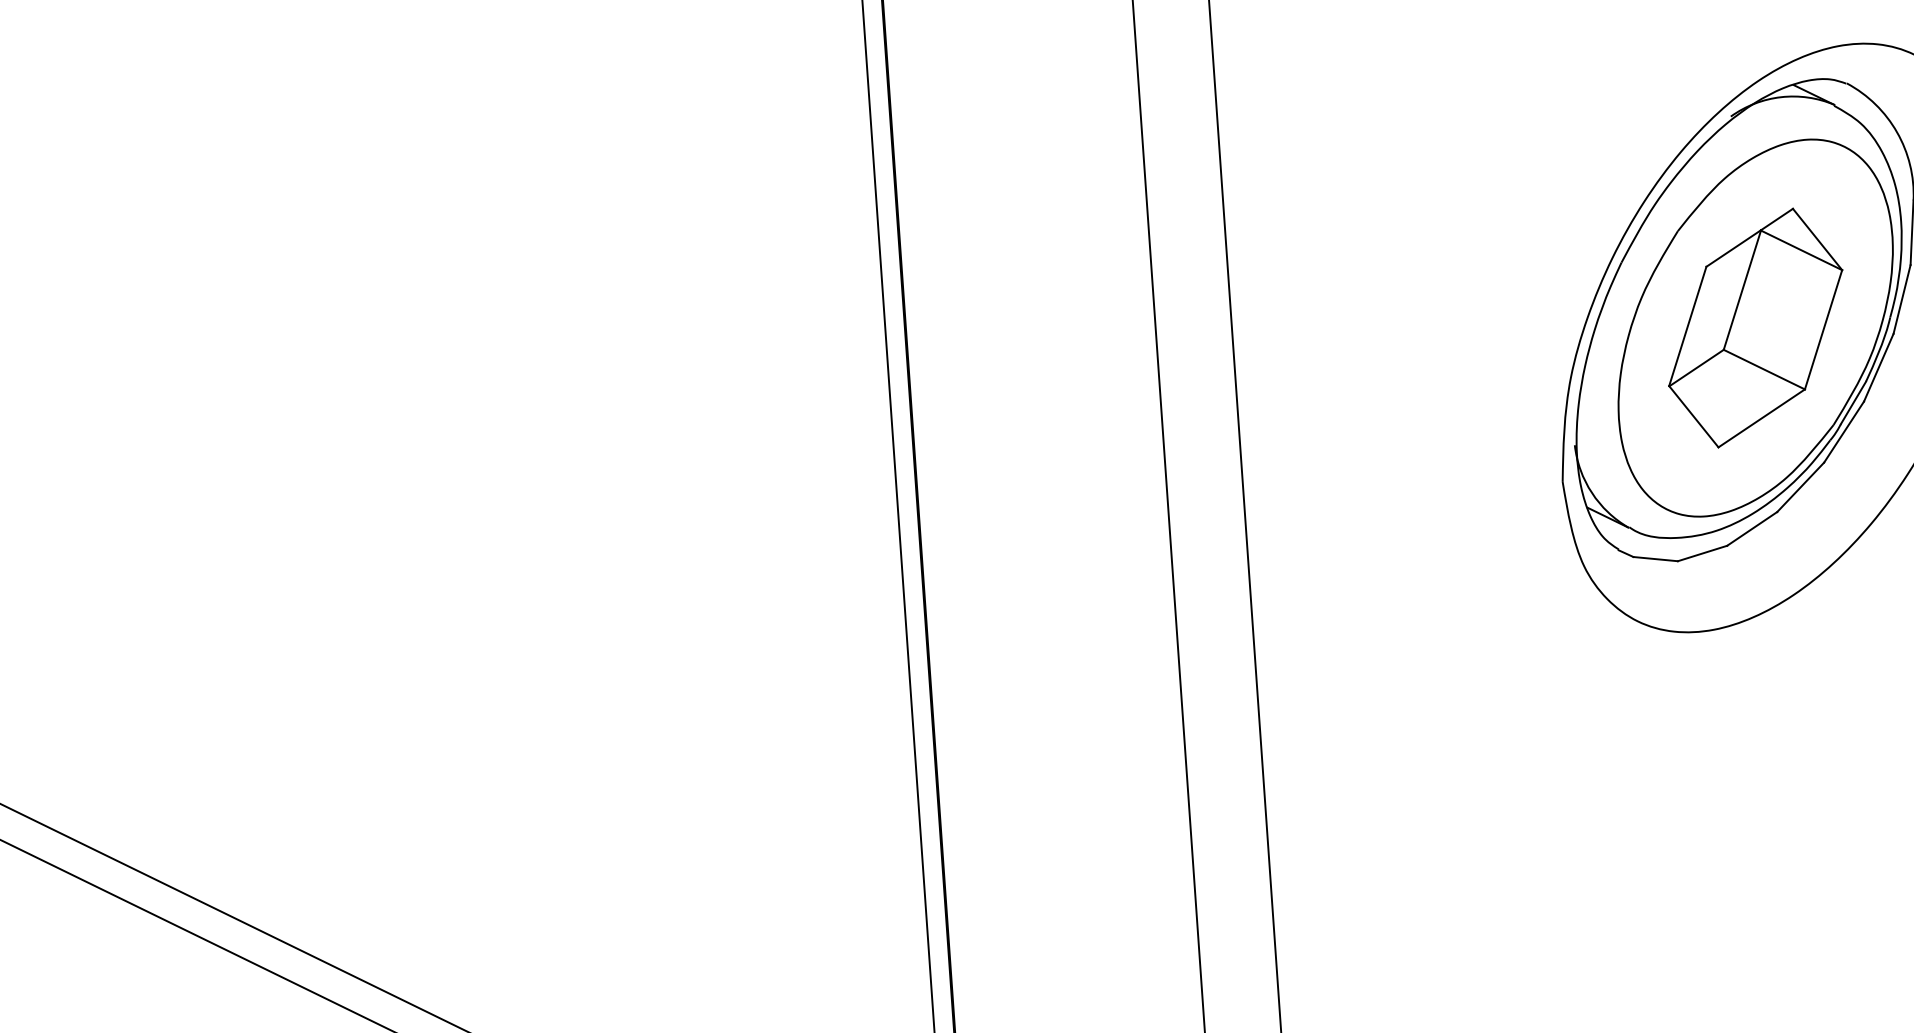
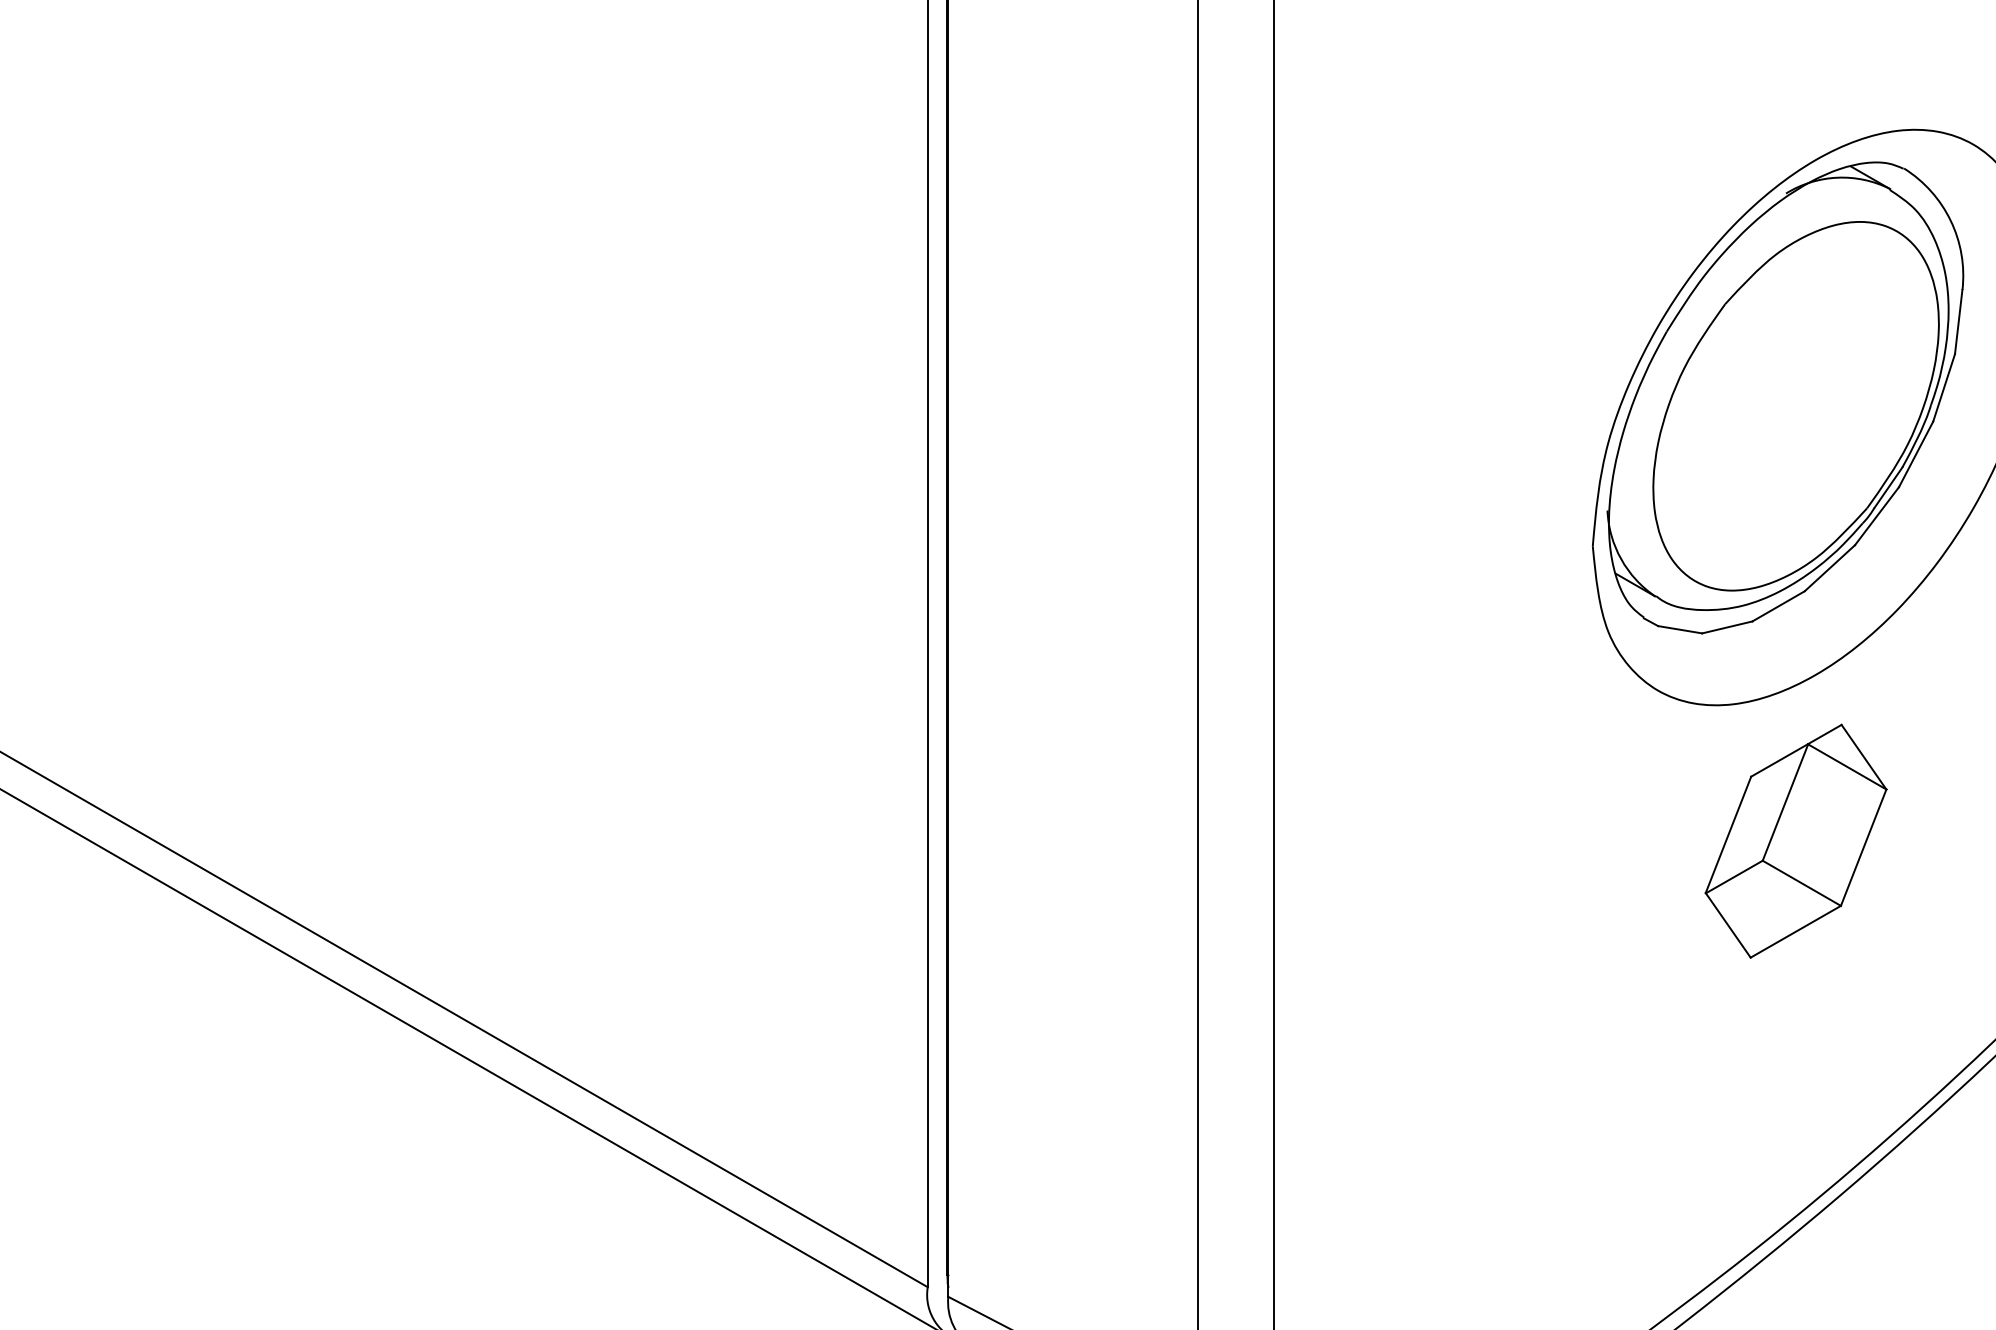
part: (1755, 327) -> (1795, 840), moved

